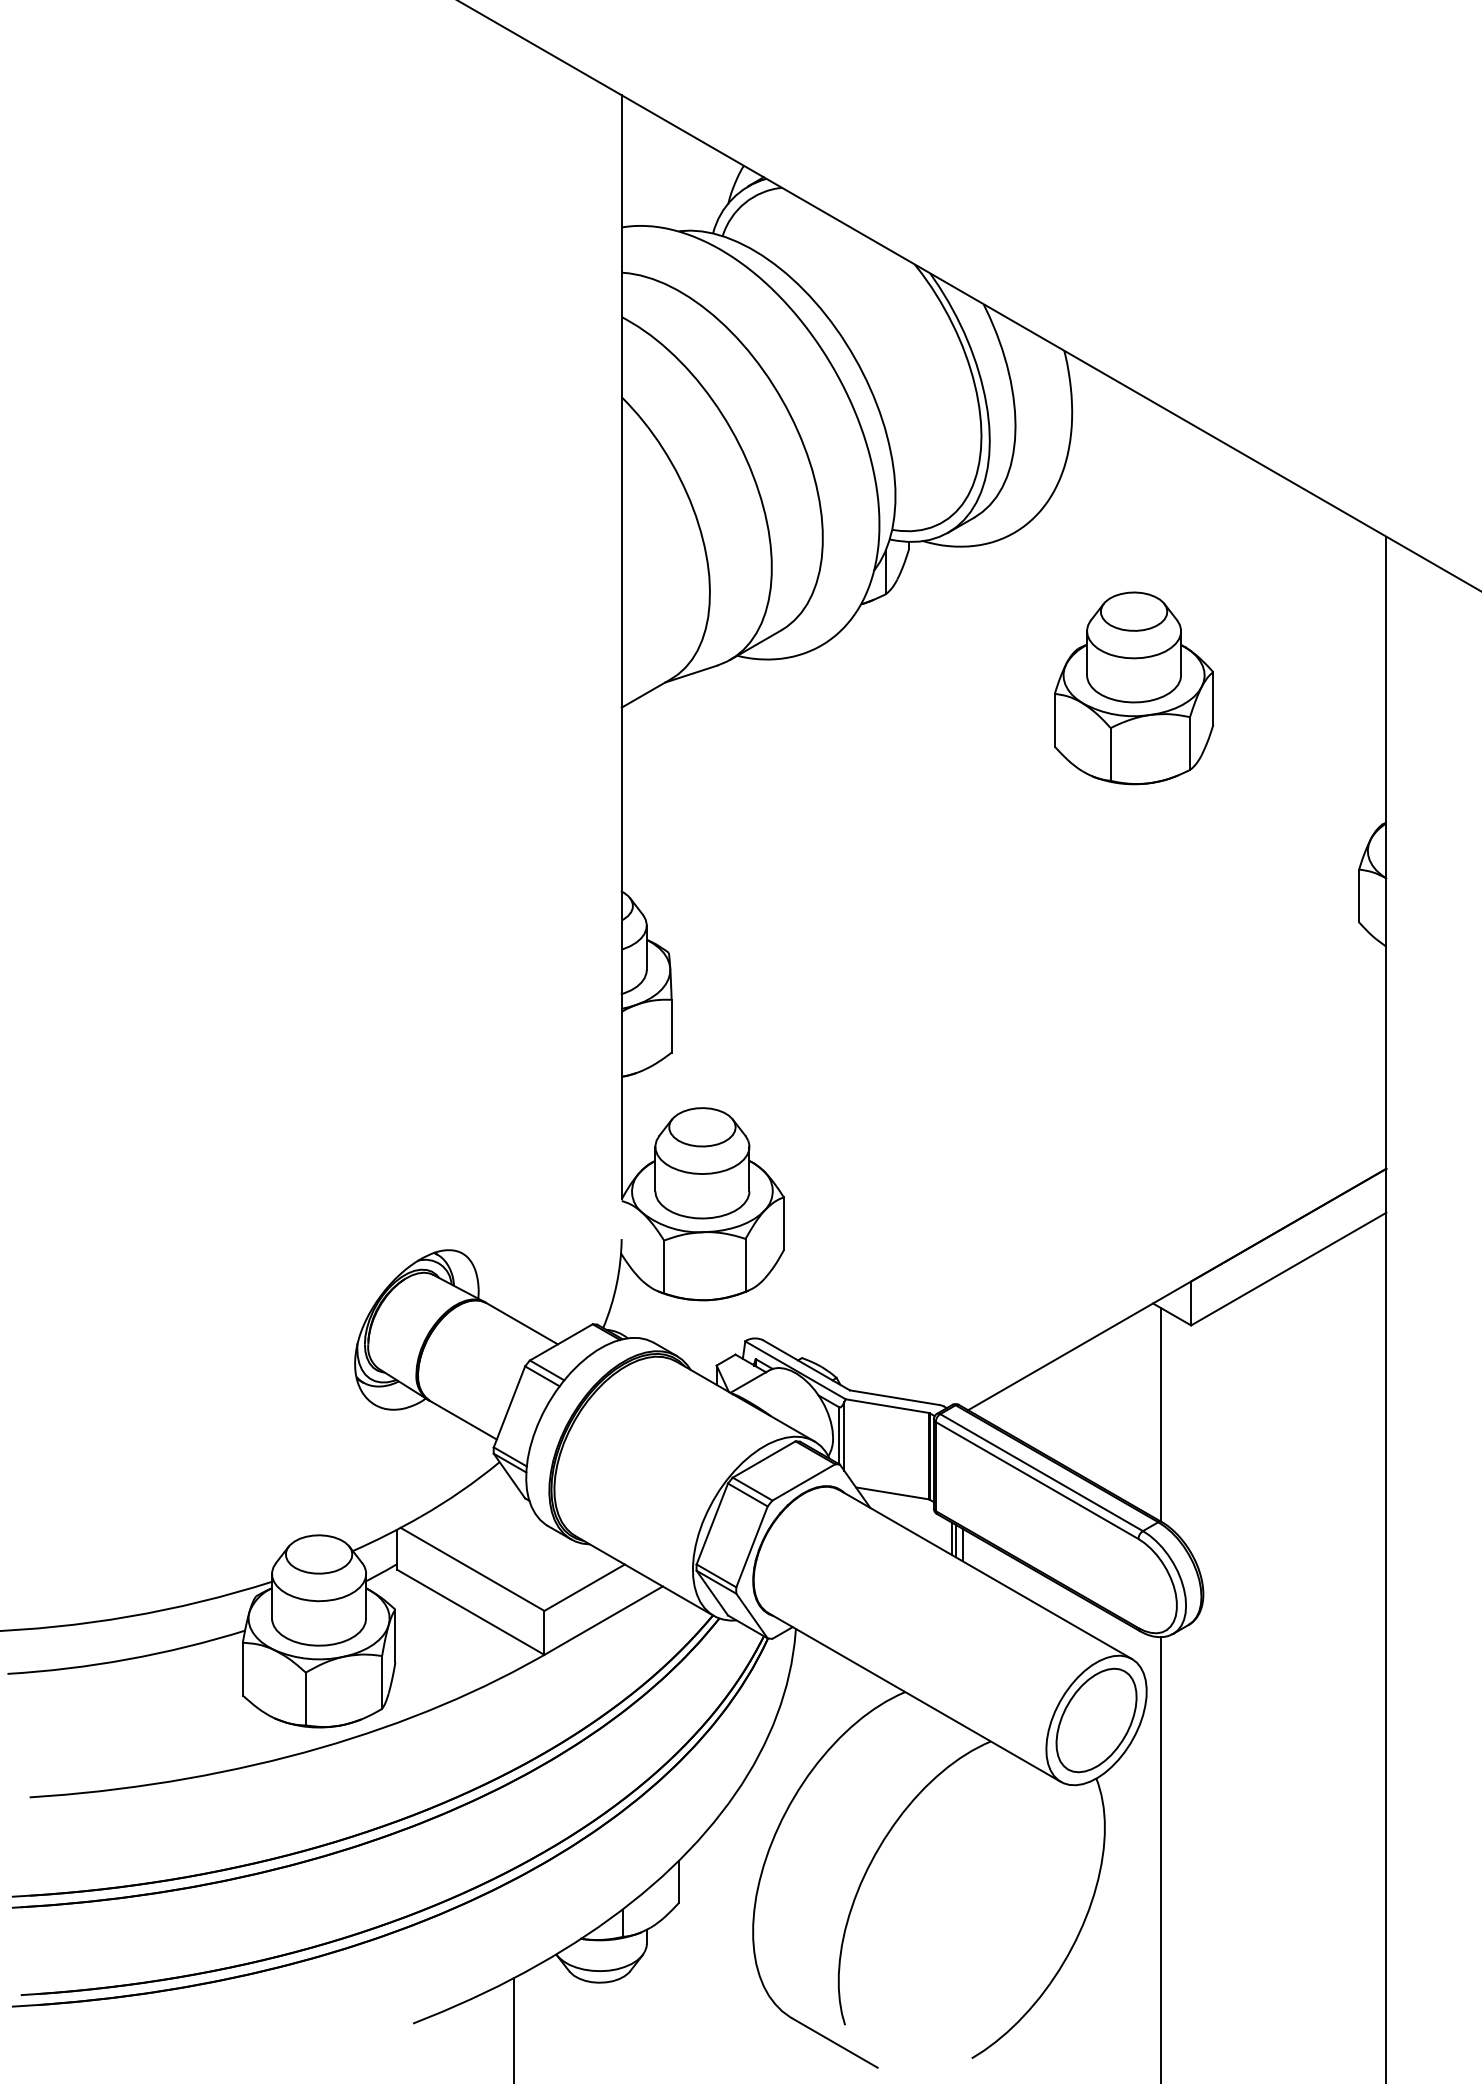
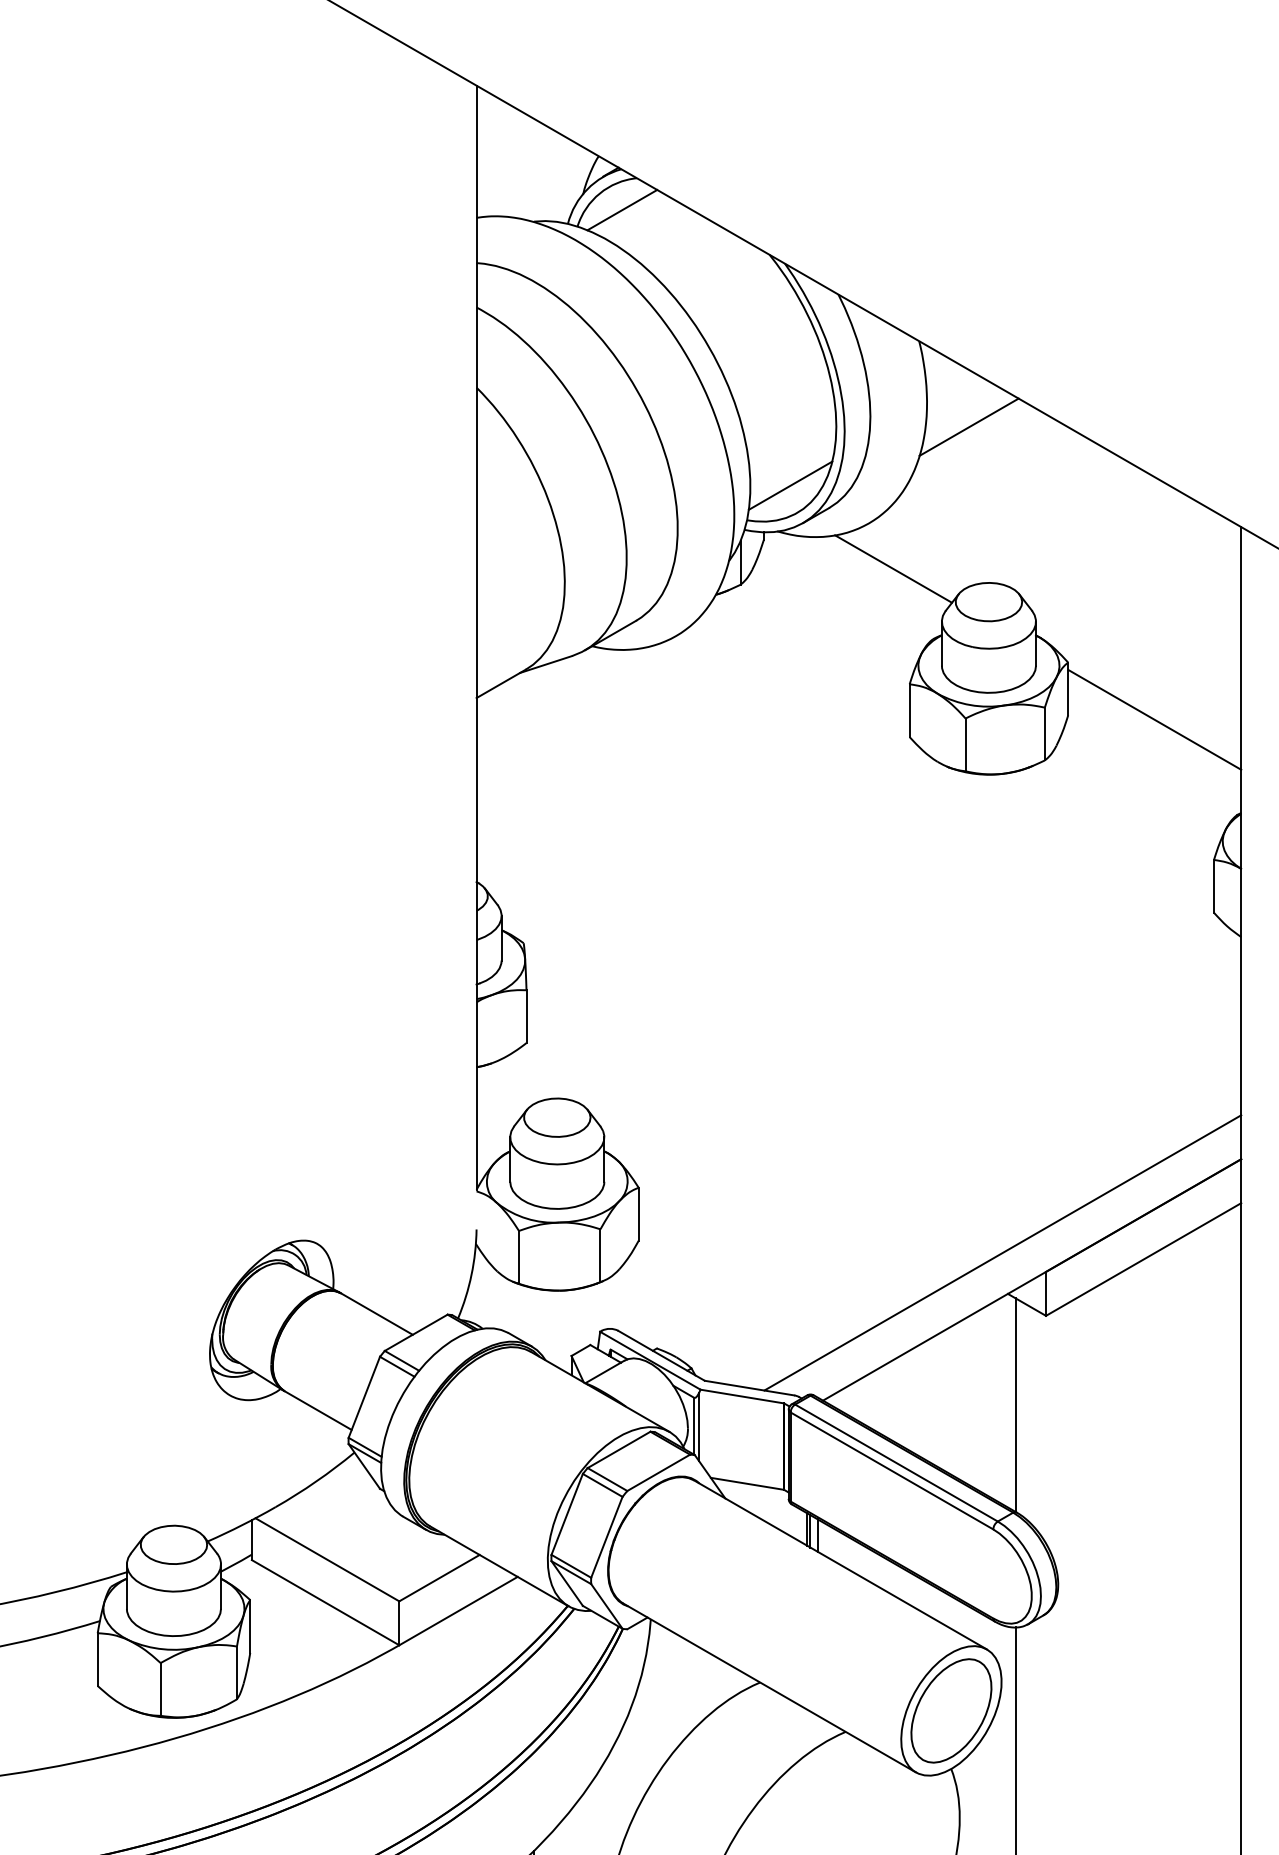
line: (767, 219) -> (622, 209), added
line: (1113, 436) -> (968, 426), added
line: (935, 495) -> (790, 485), added
line: (1038, 578) -> (893, 568), added
line: (1299, 729) -> (1154, 719), added
line: (1147, 1262) -> (1002, 1252), added

